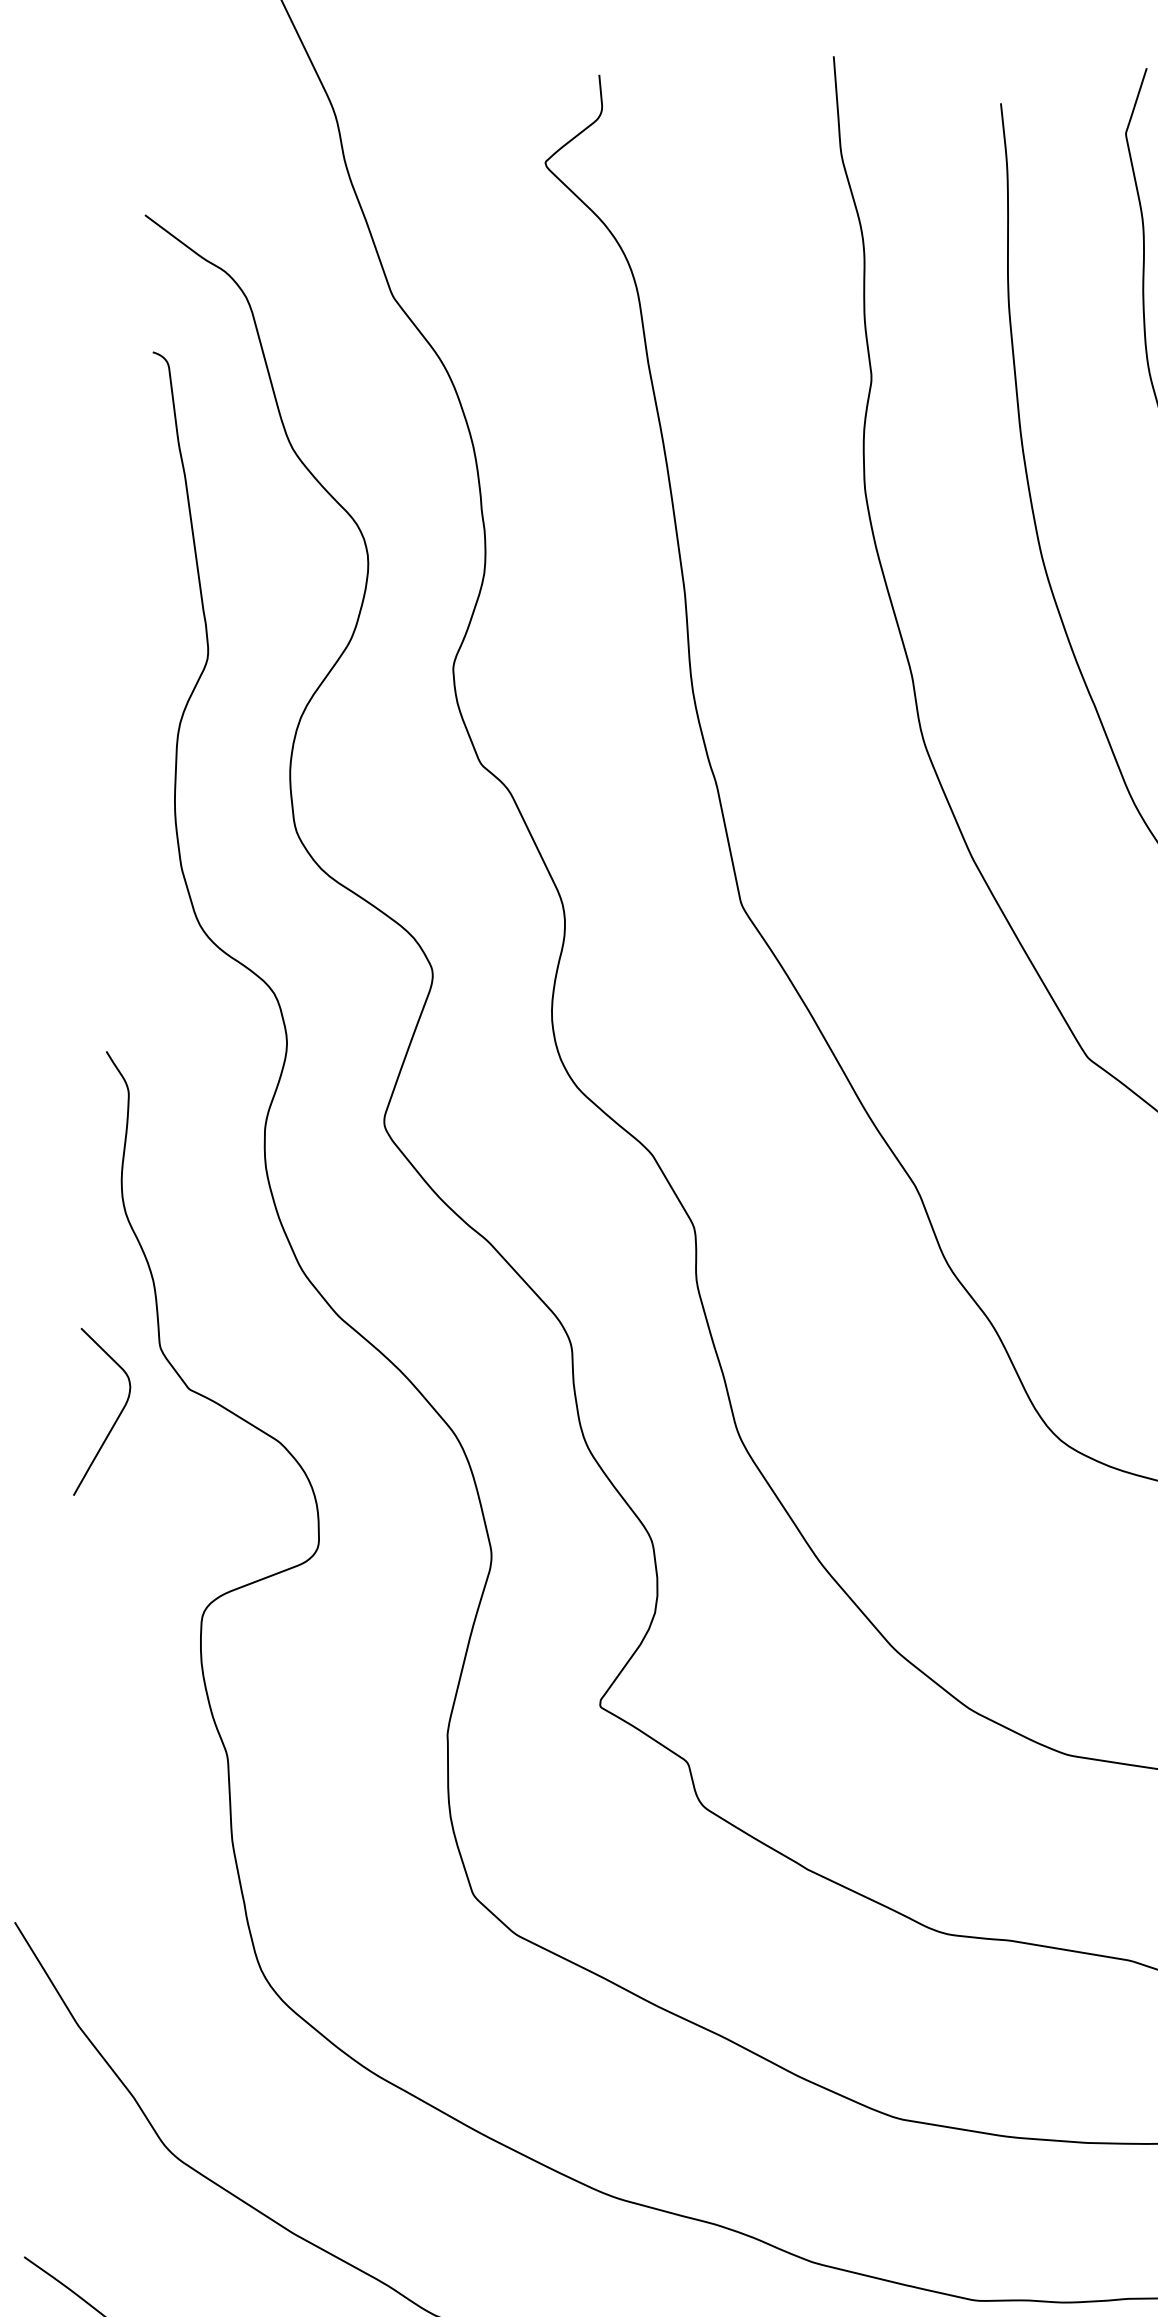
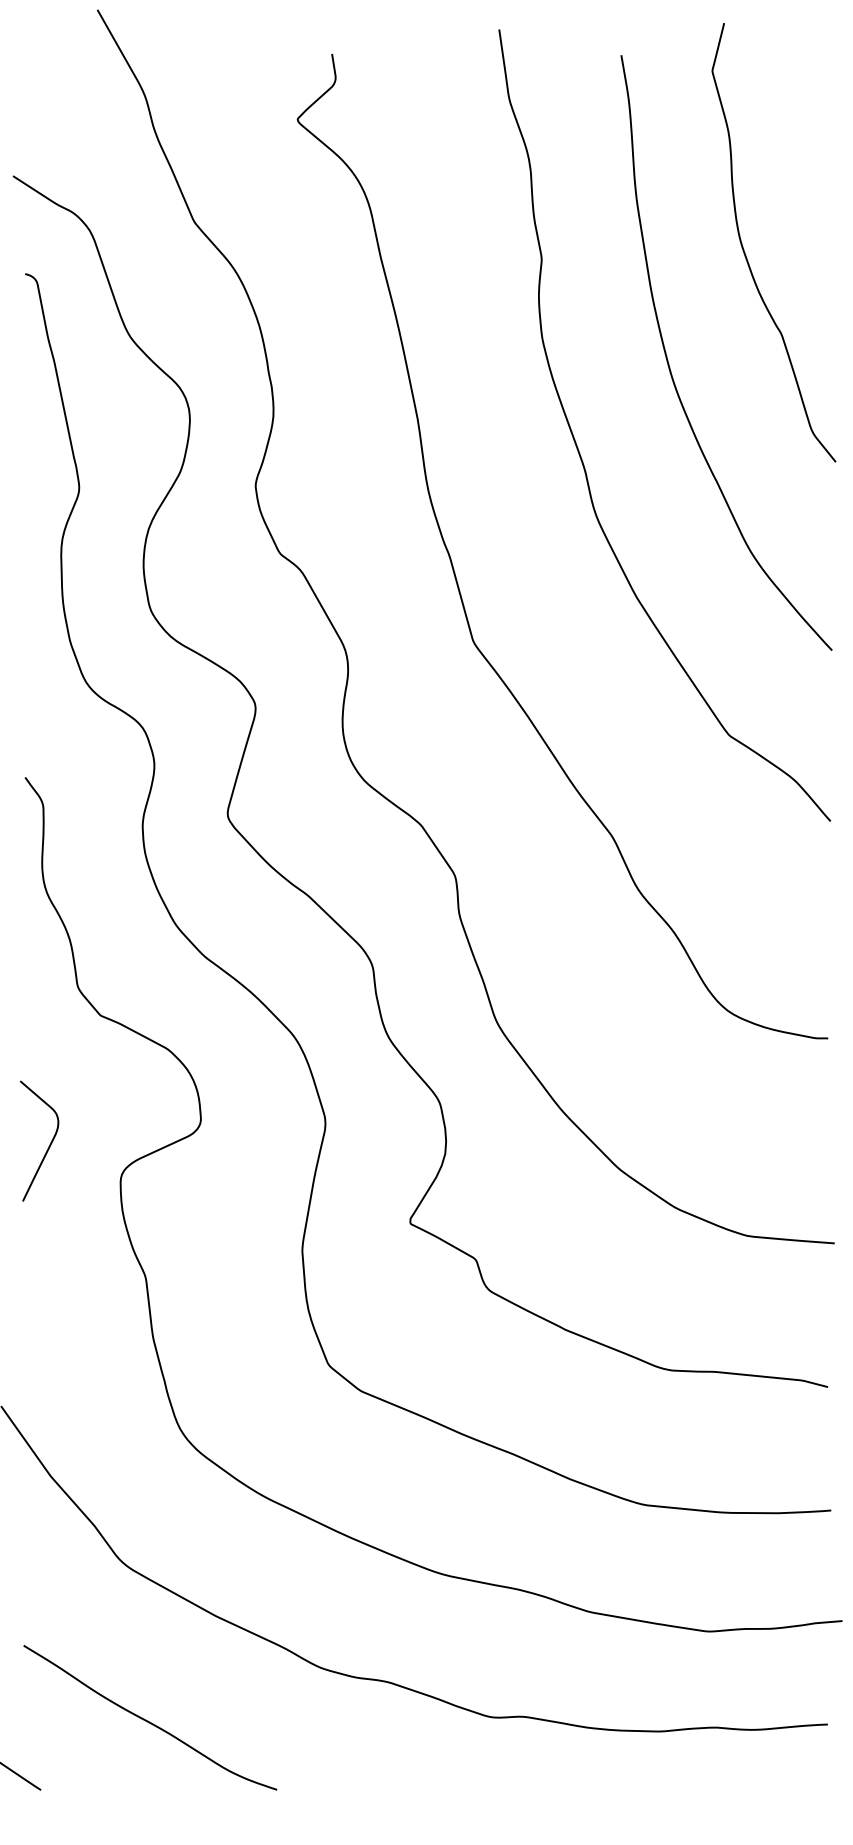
curve: (115, 1418) -> (49, 1144), moved

